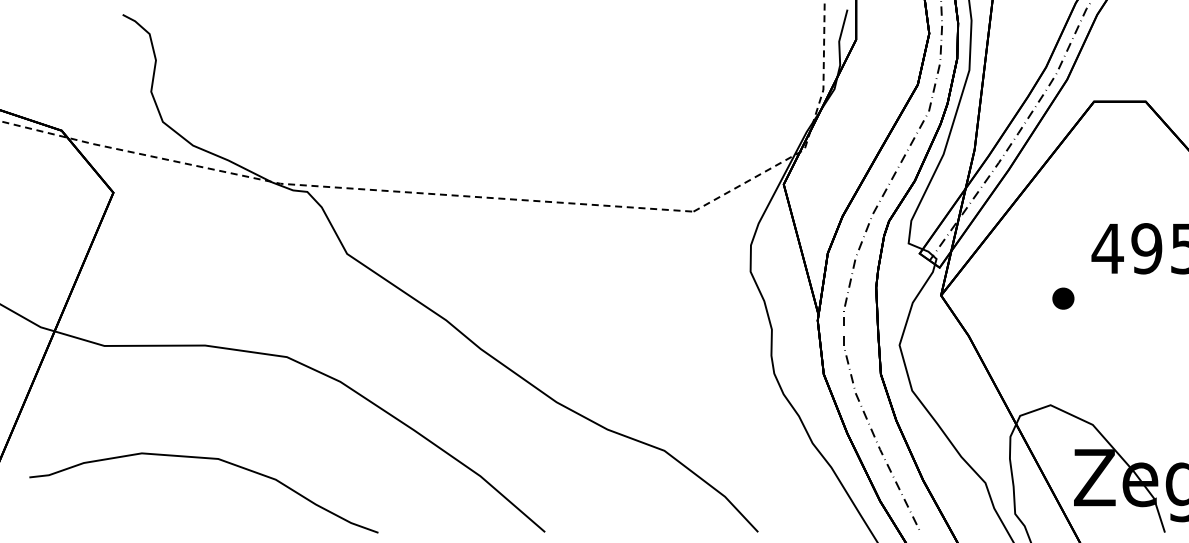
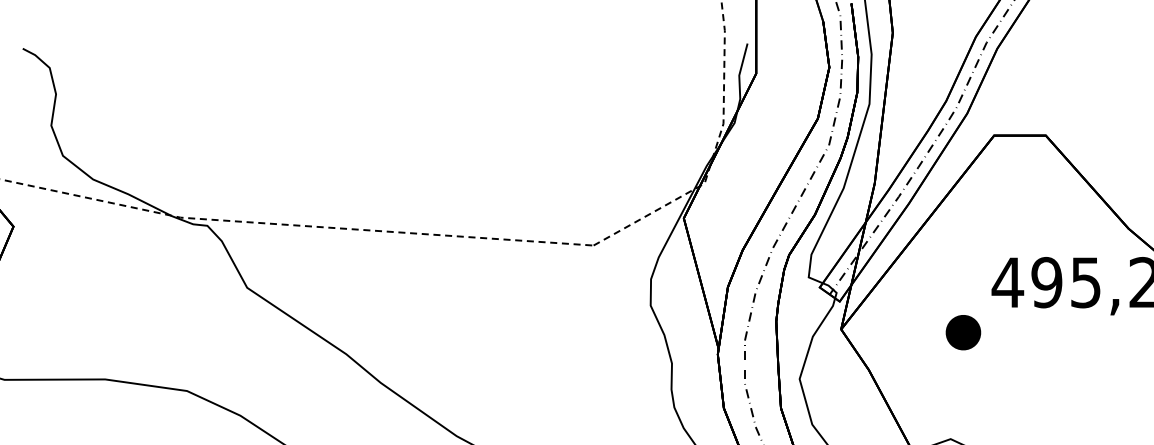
part: (1063, 298) -> (963, 332), size x1.6

